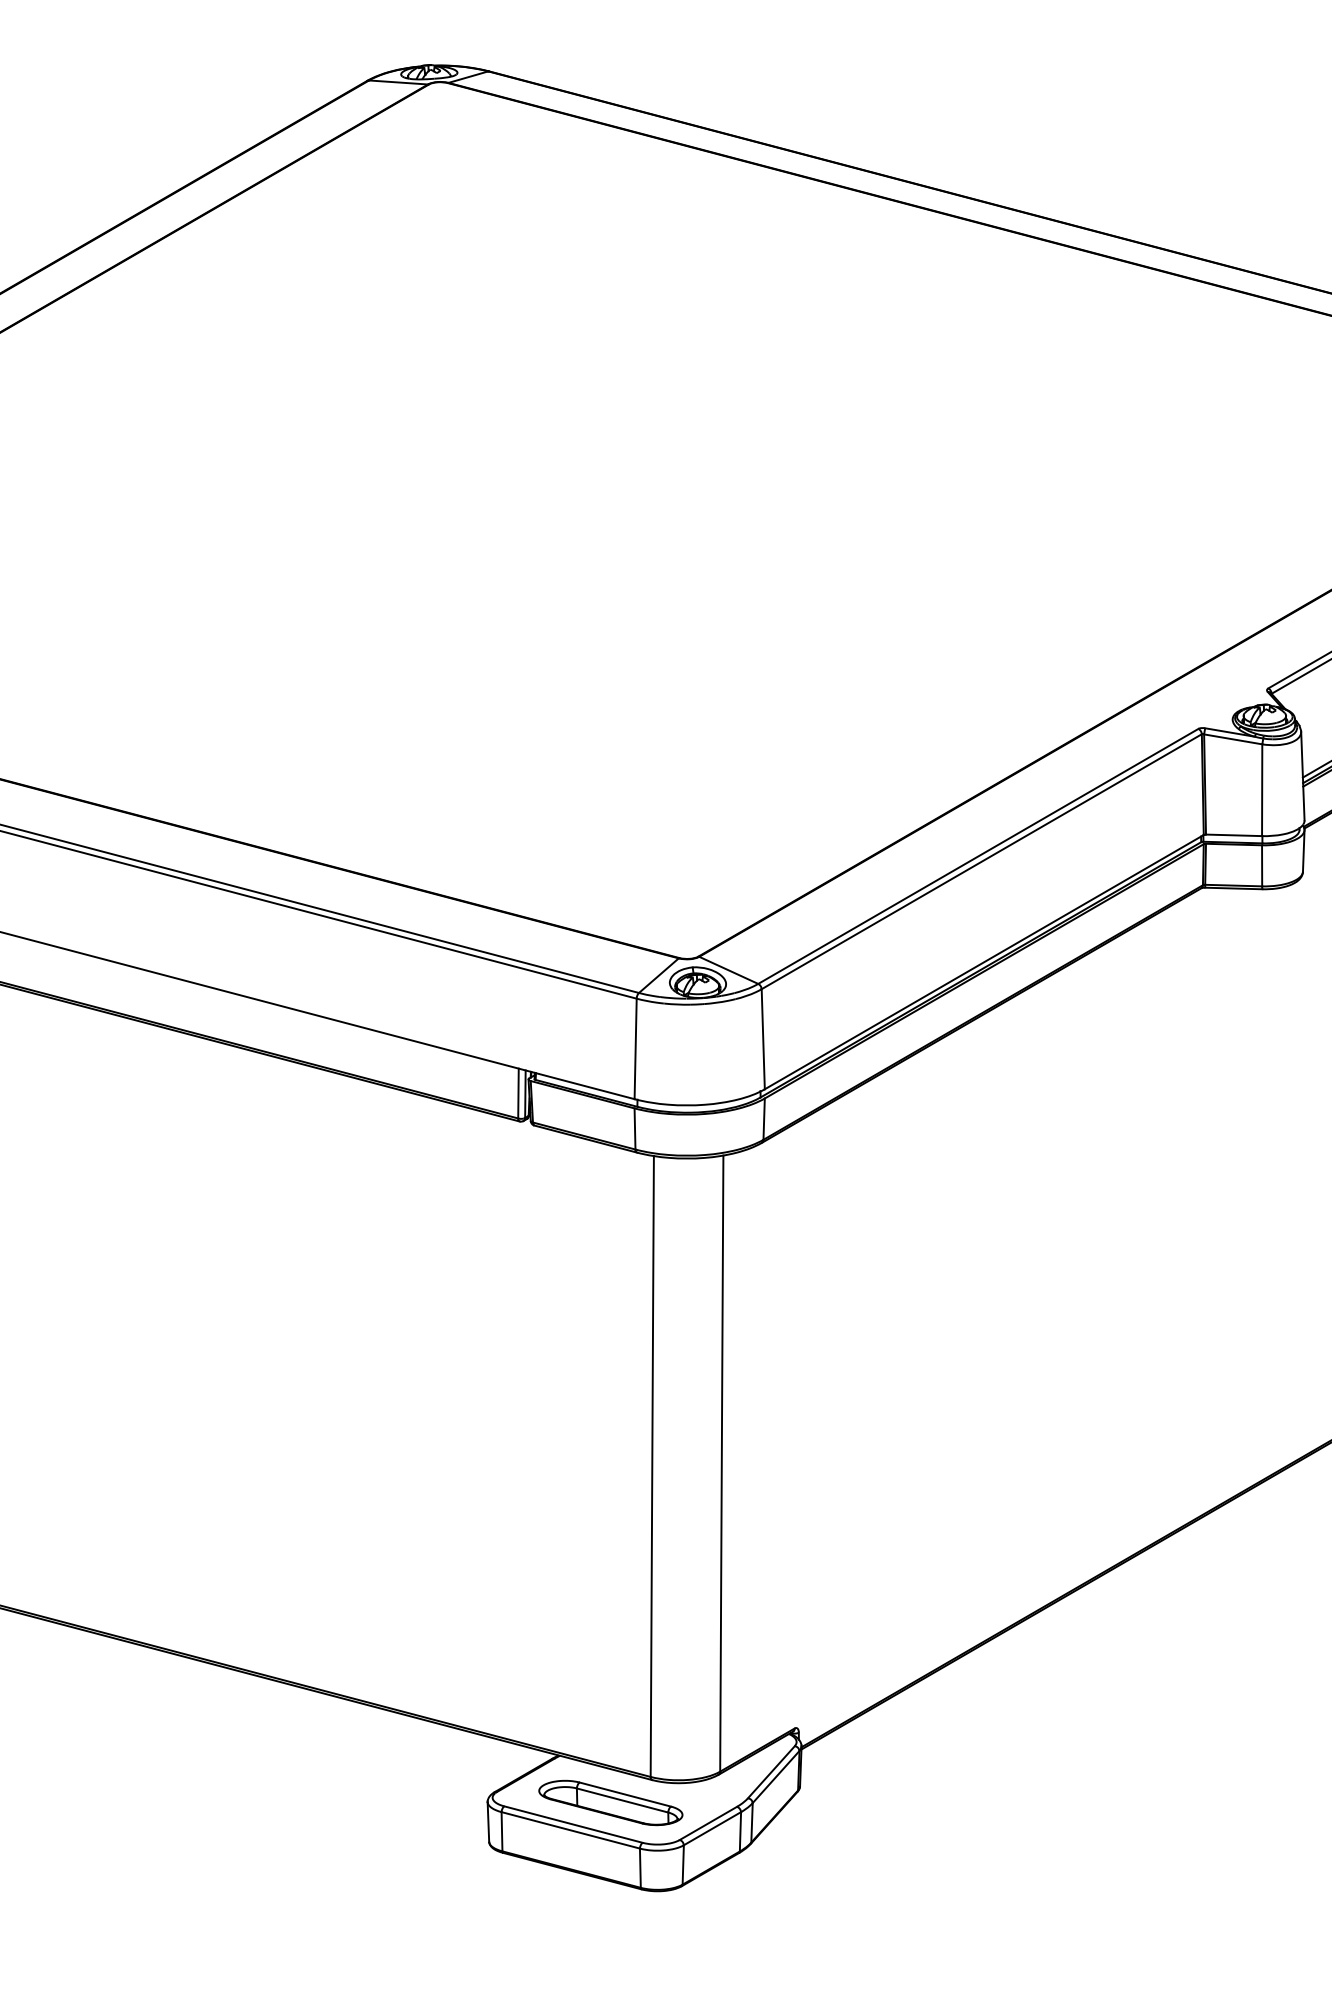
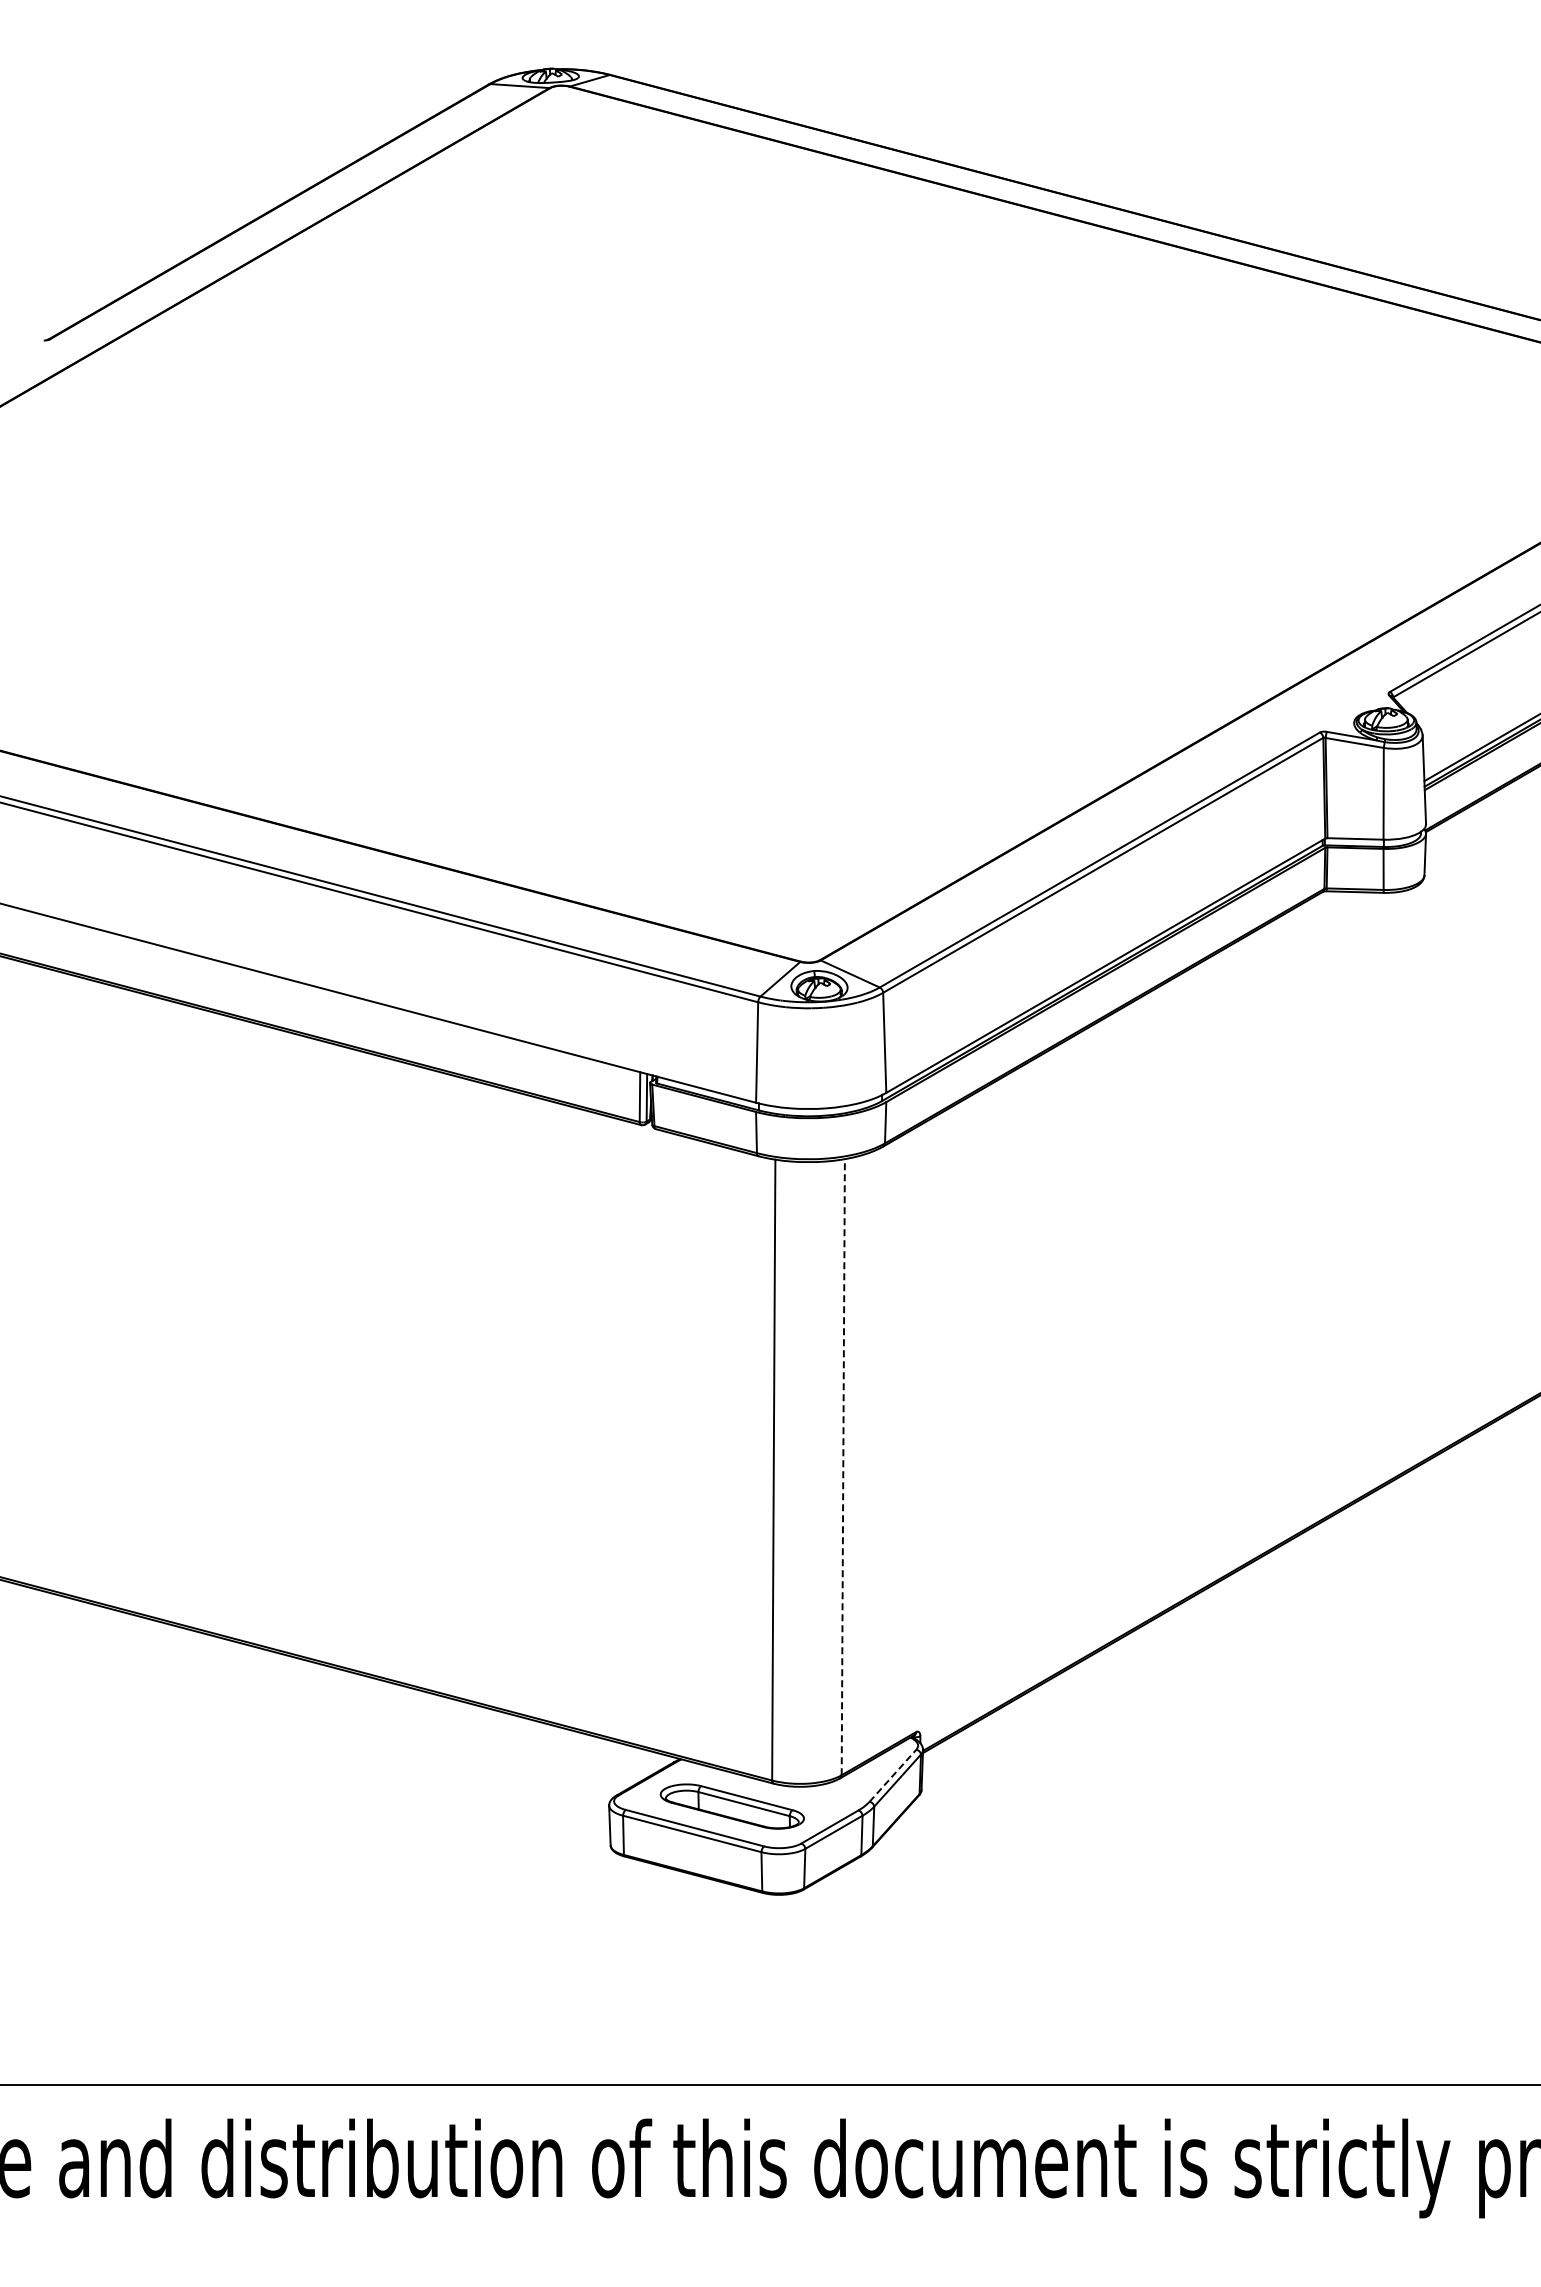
line: (722, 1462) -> (843, 1466), solid -> dashed
line: (771, 1771) -> (892, 1775), solid -> dashed

